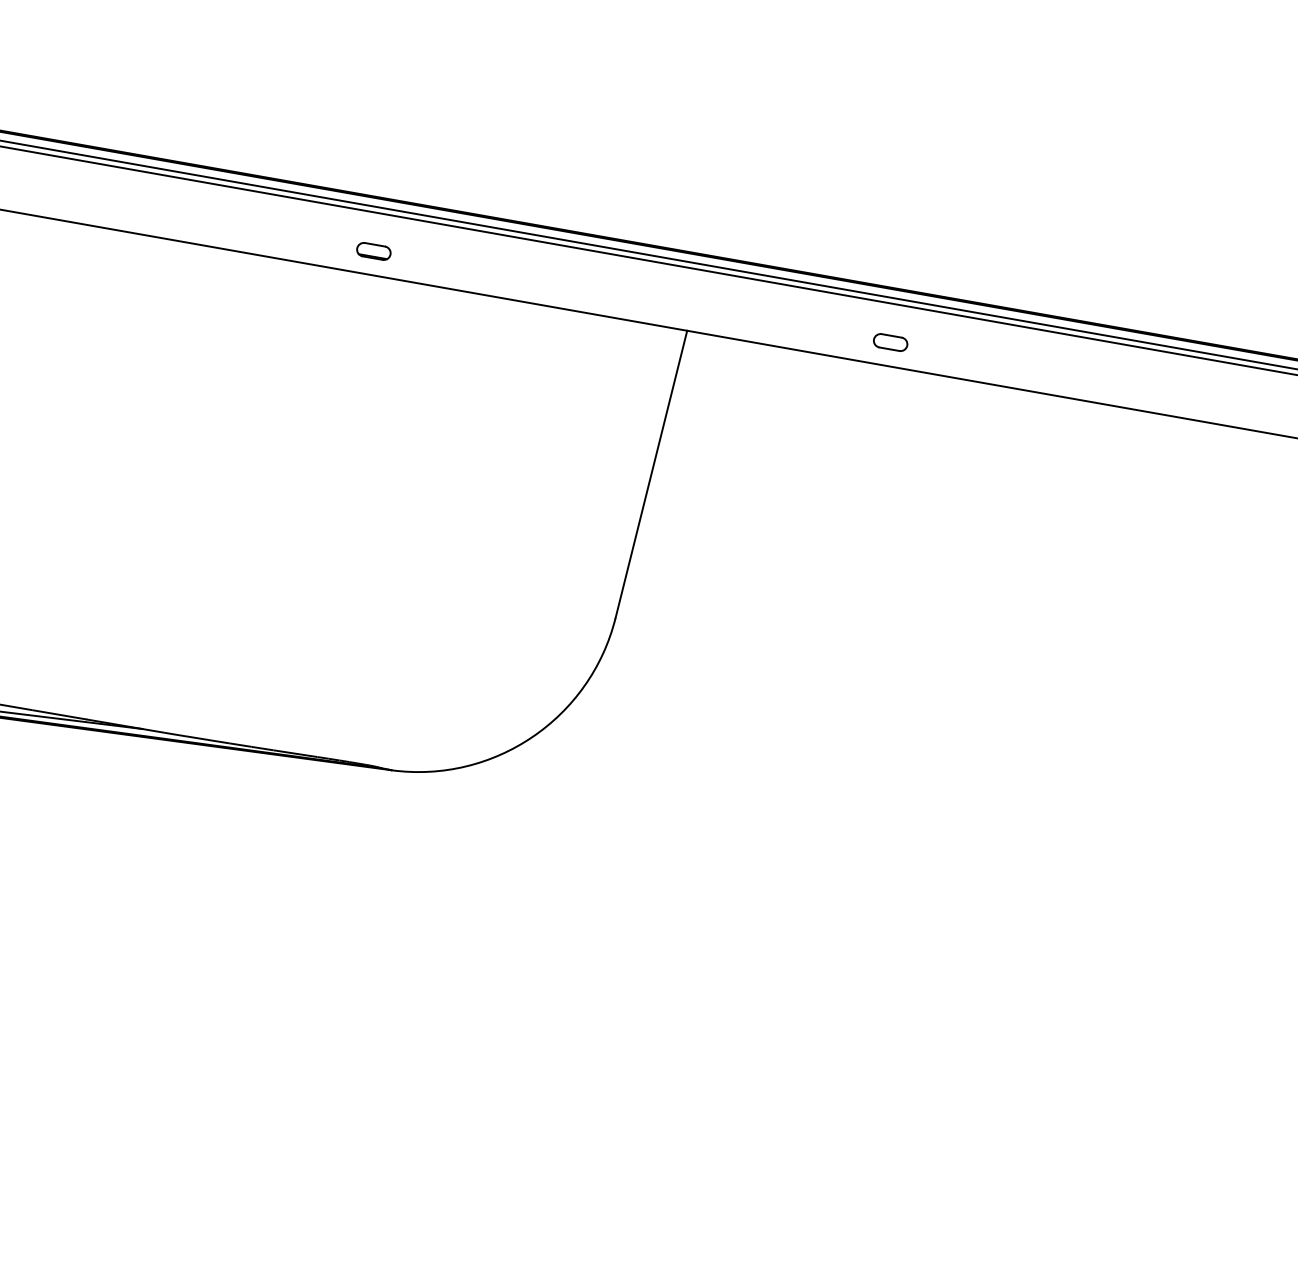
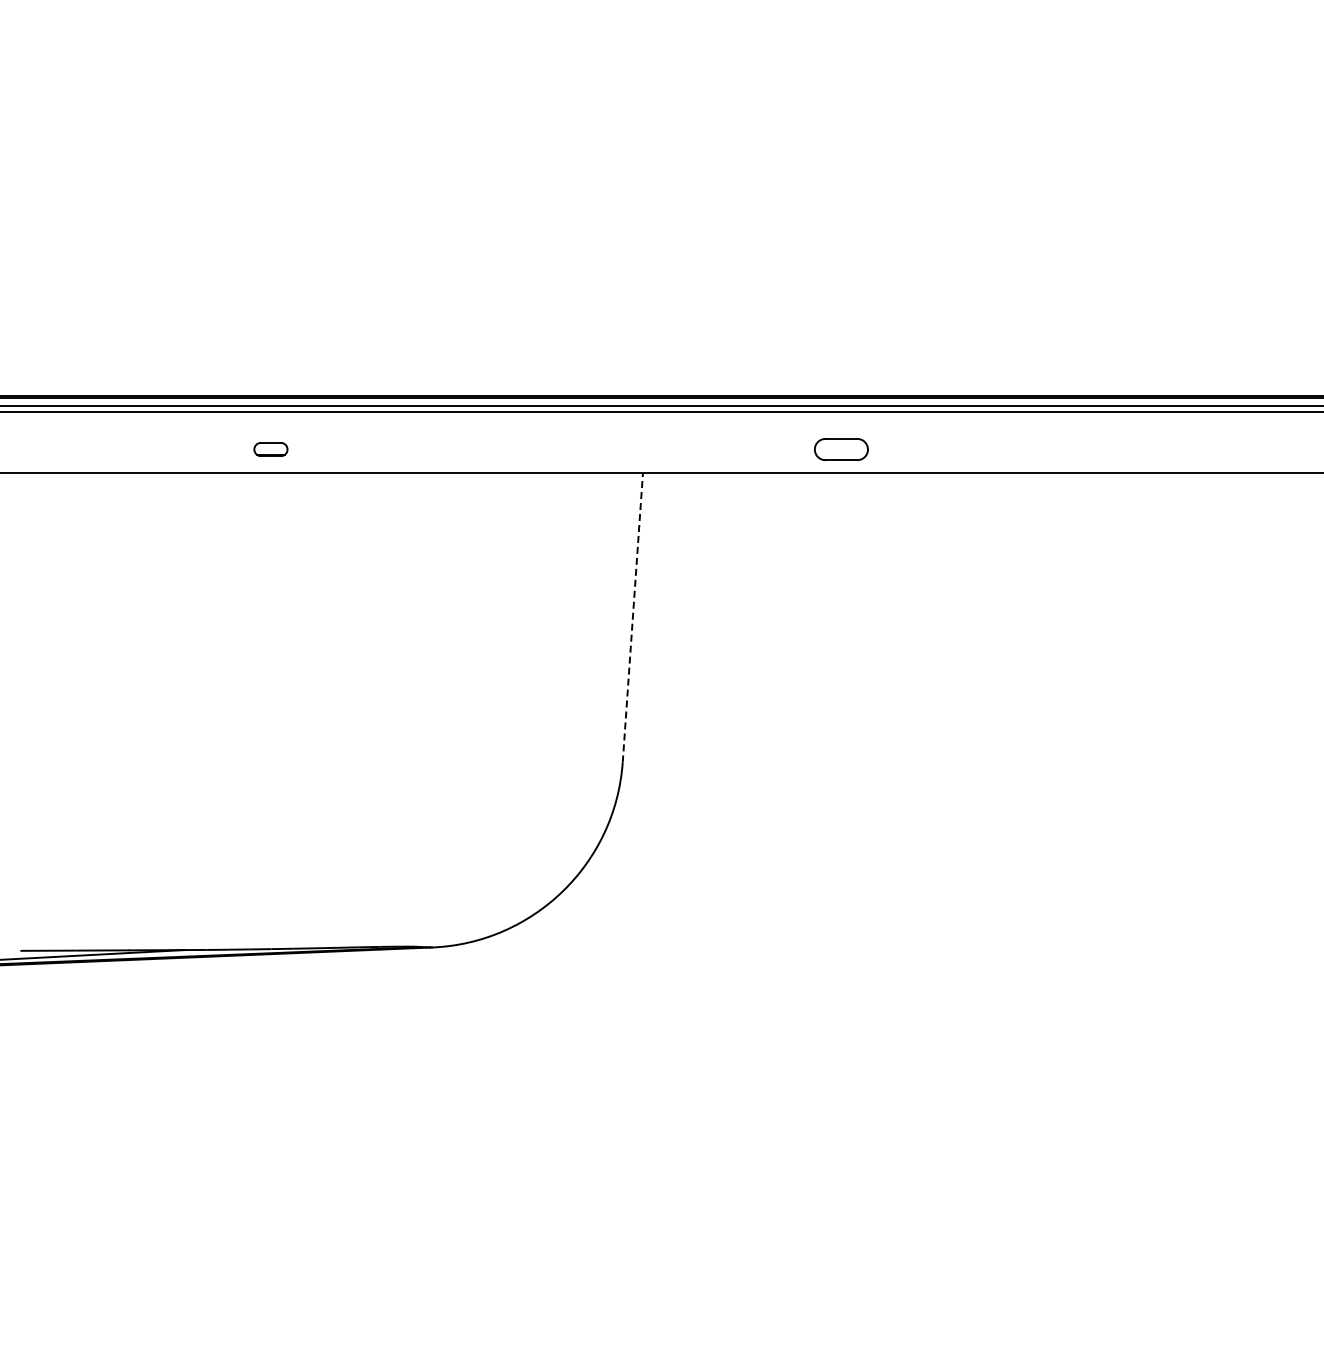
part: (373, 251) -> (270, 449), moved
part: (890, 342) -> (841, 449), size x1.6
line: (651, 474) -> (632, 617), solid -> dashed

